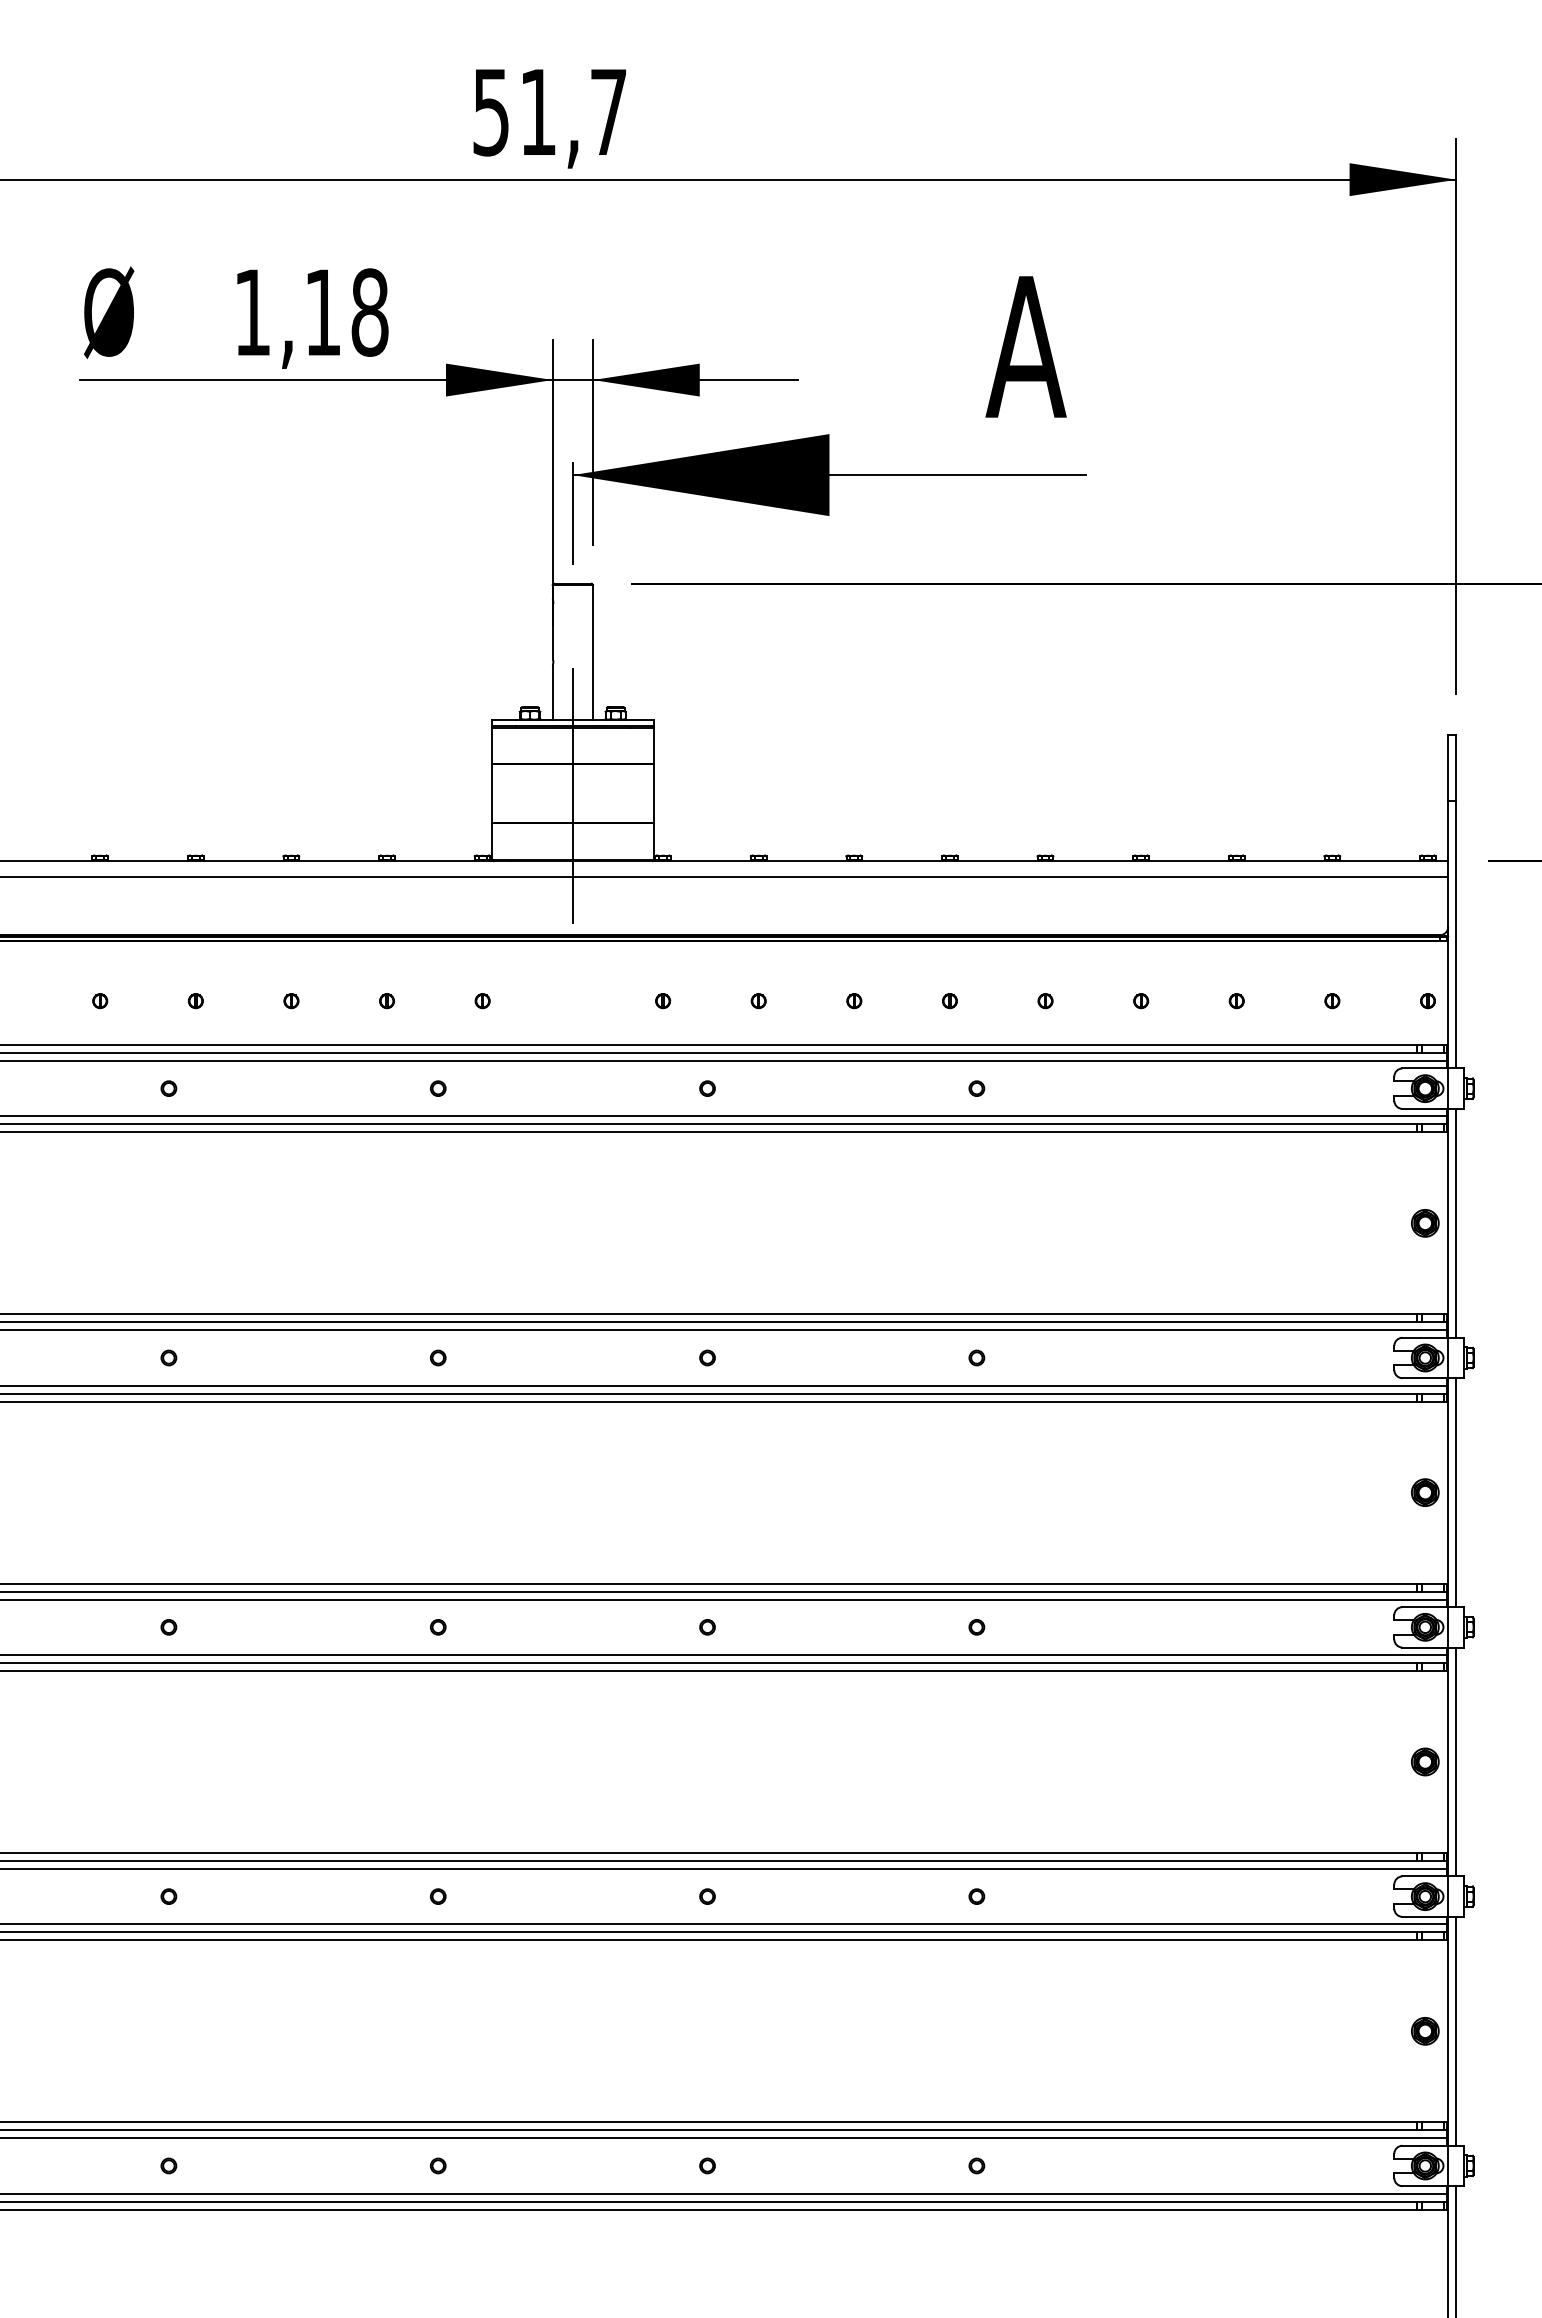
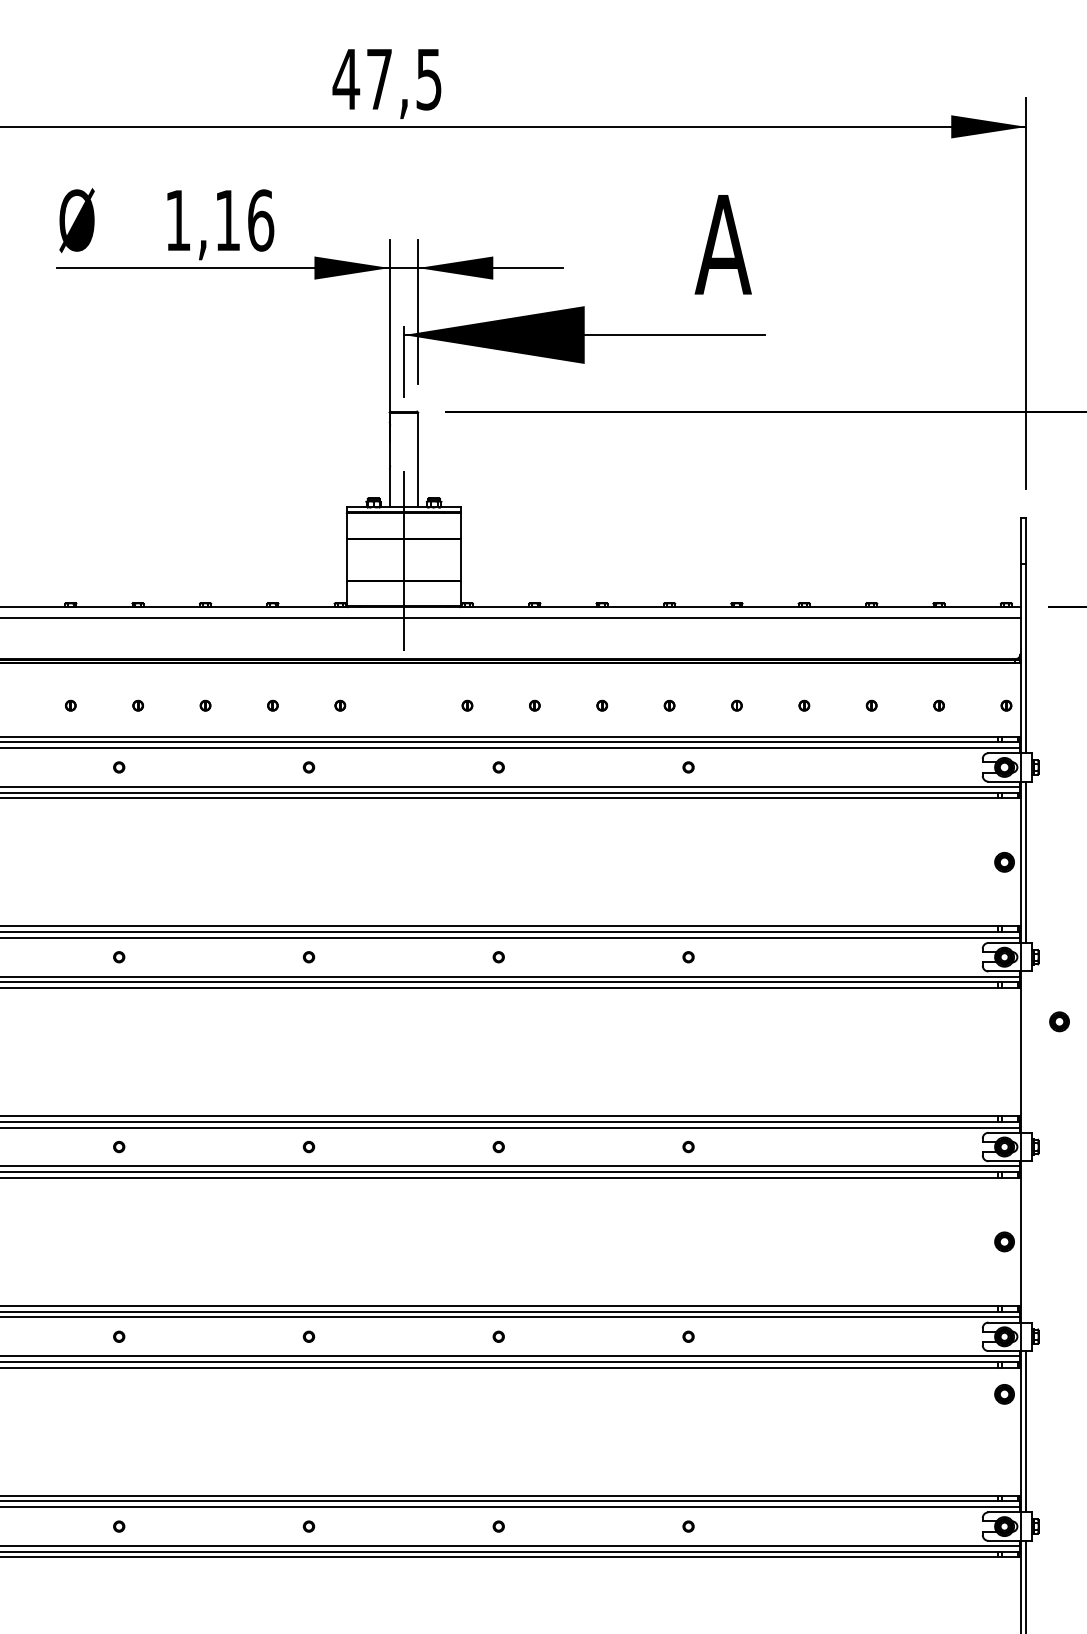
text: (548, 112) -> (386, 79), 51,7 -> 47,5
text: (369, 312) -> (260, 220), 1,18 -> 1,16
part: (1425, 1492) -> (1059, 1021), moved
line: (1456, 1492) -> (1026, 1052), removed
line: (1456, 1761) -> (1026, 1241), removed
part: (1425, 2031) -> (1004, 1394), moved

